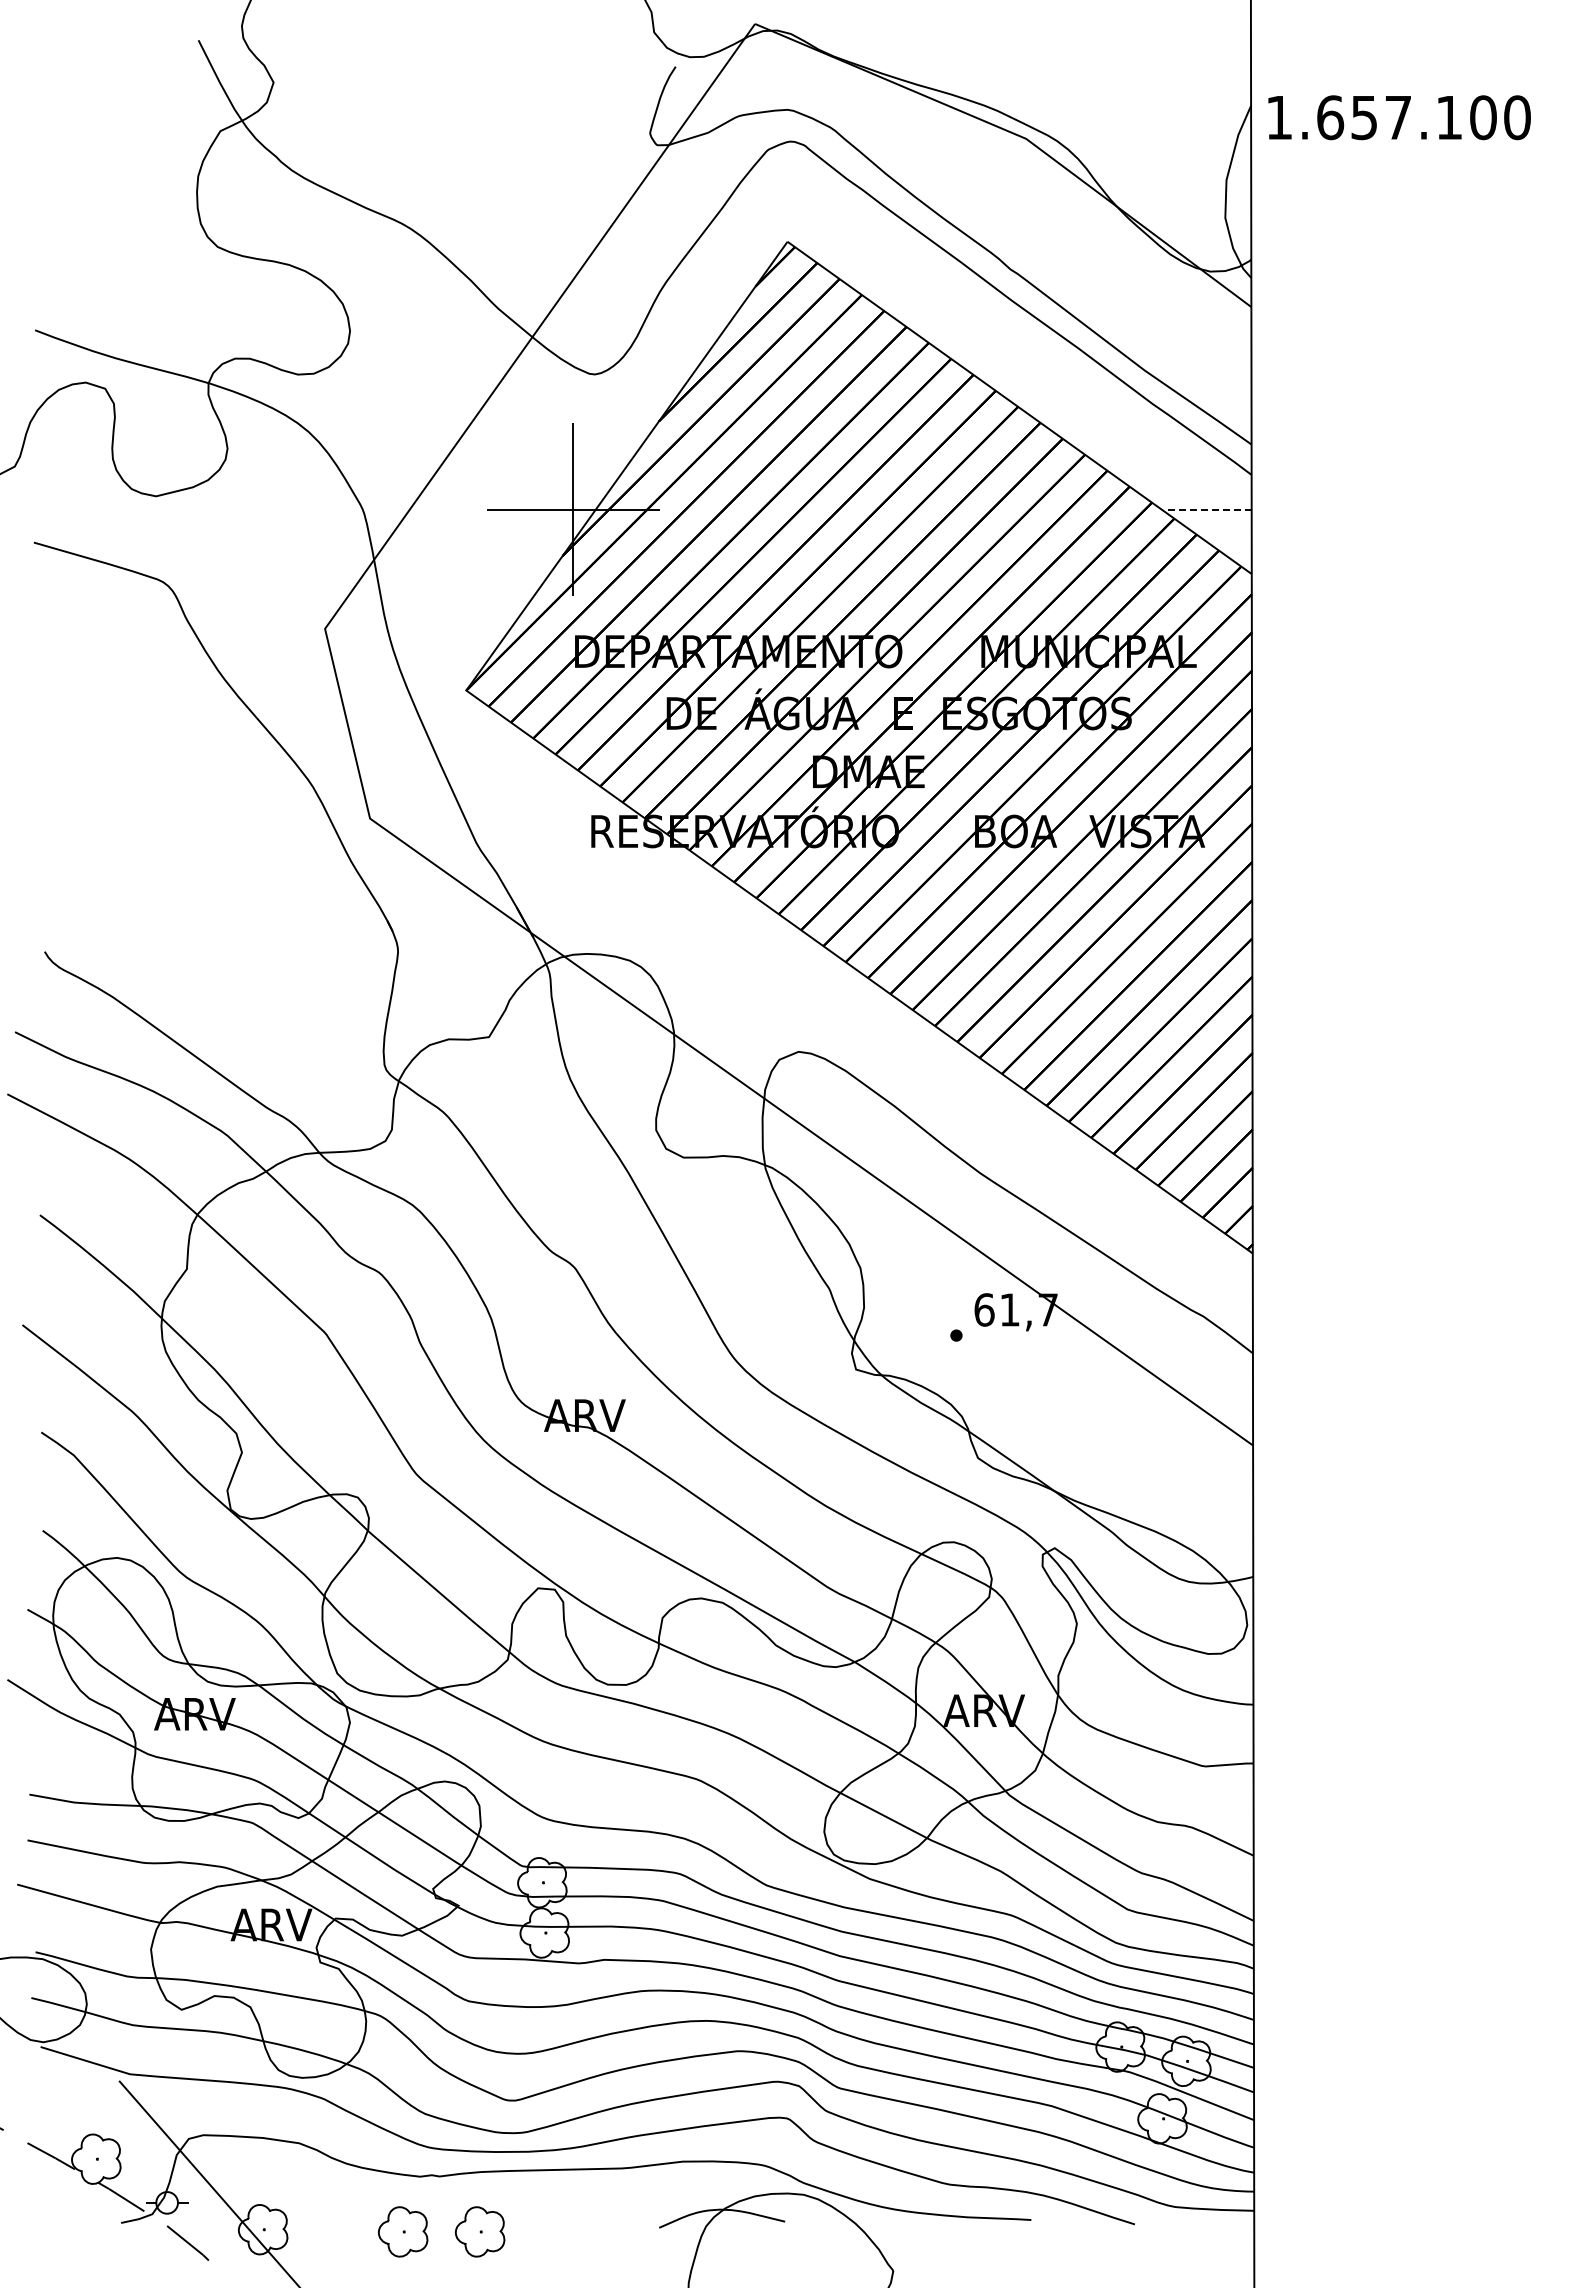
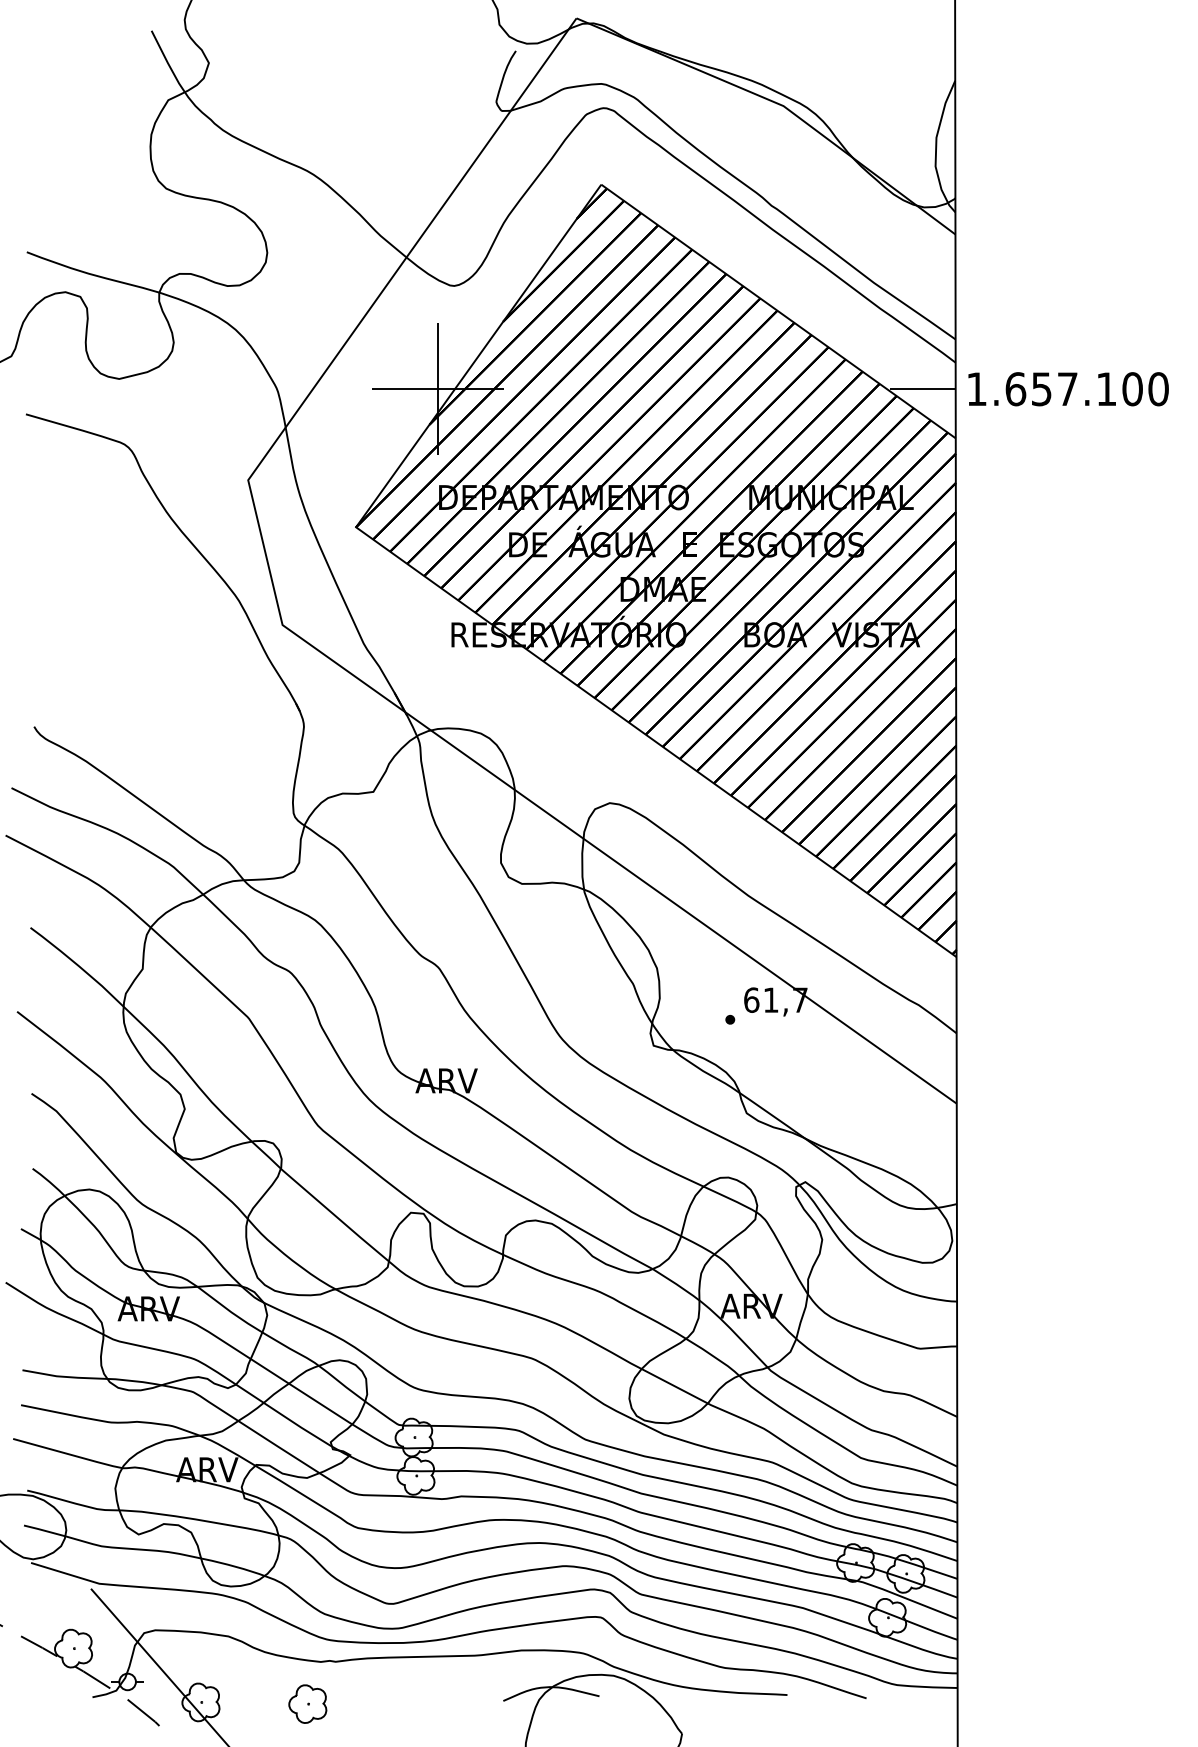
text: (1399, 117) -> (1068, 389), moved
line: (1207, 509) -> (921, 389), dashed -> solid
part: (480, 2231) -> (366, 1703), removed

